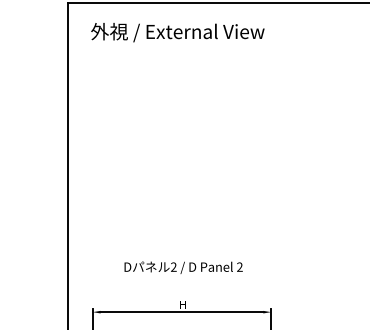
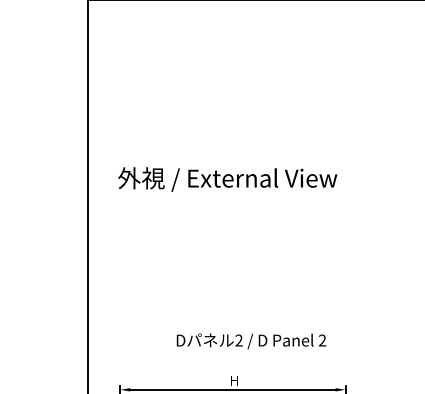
text: (177, 32) -> (227, 179), moved
text: (183, 267) -> (251, 340), moved

